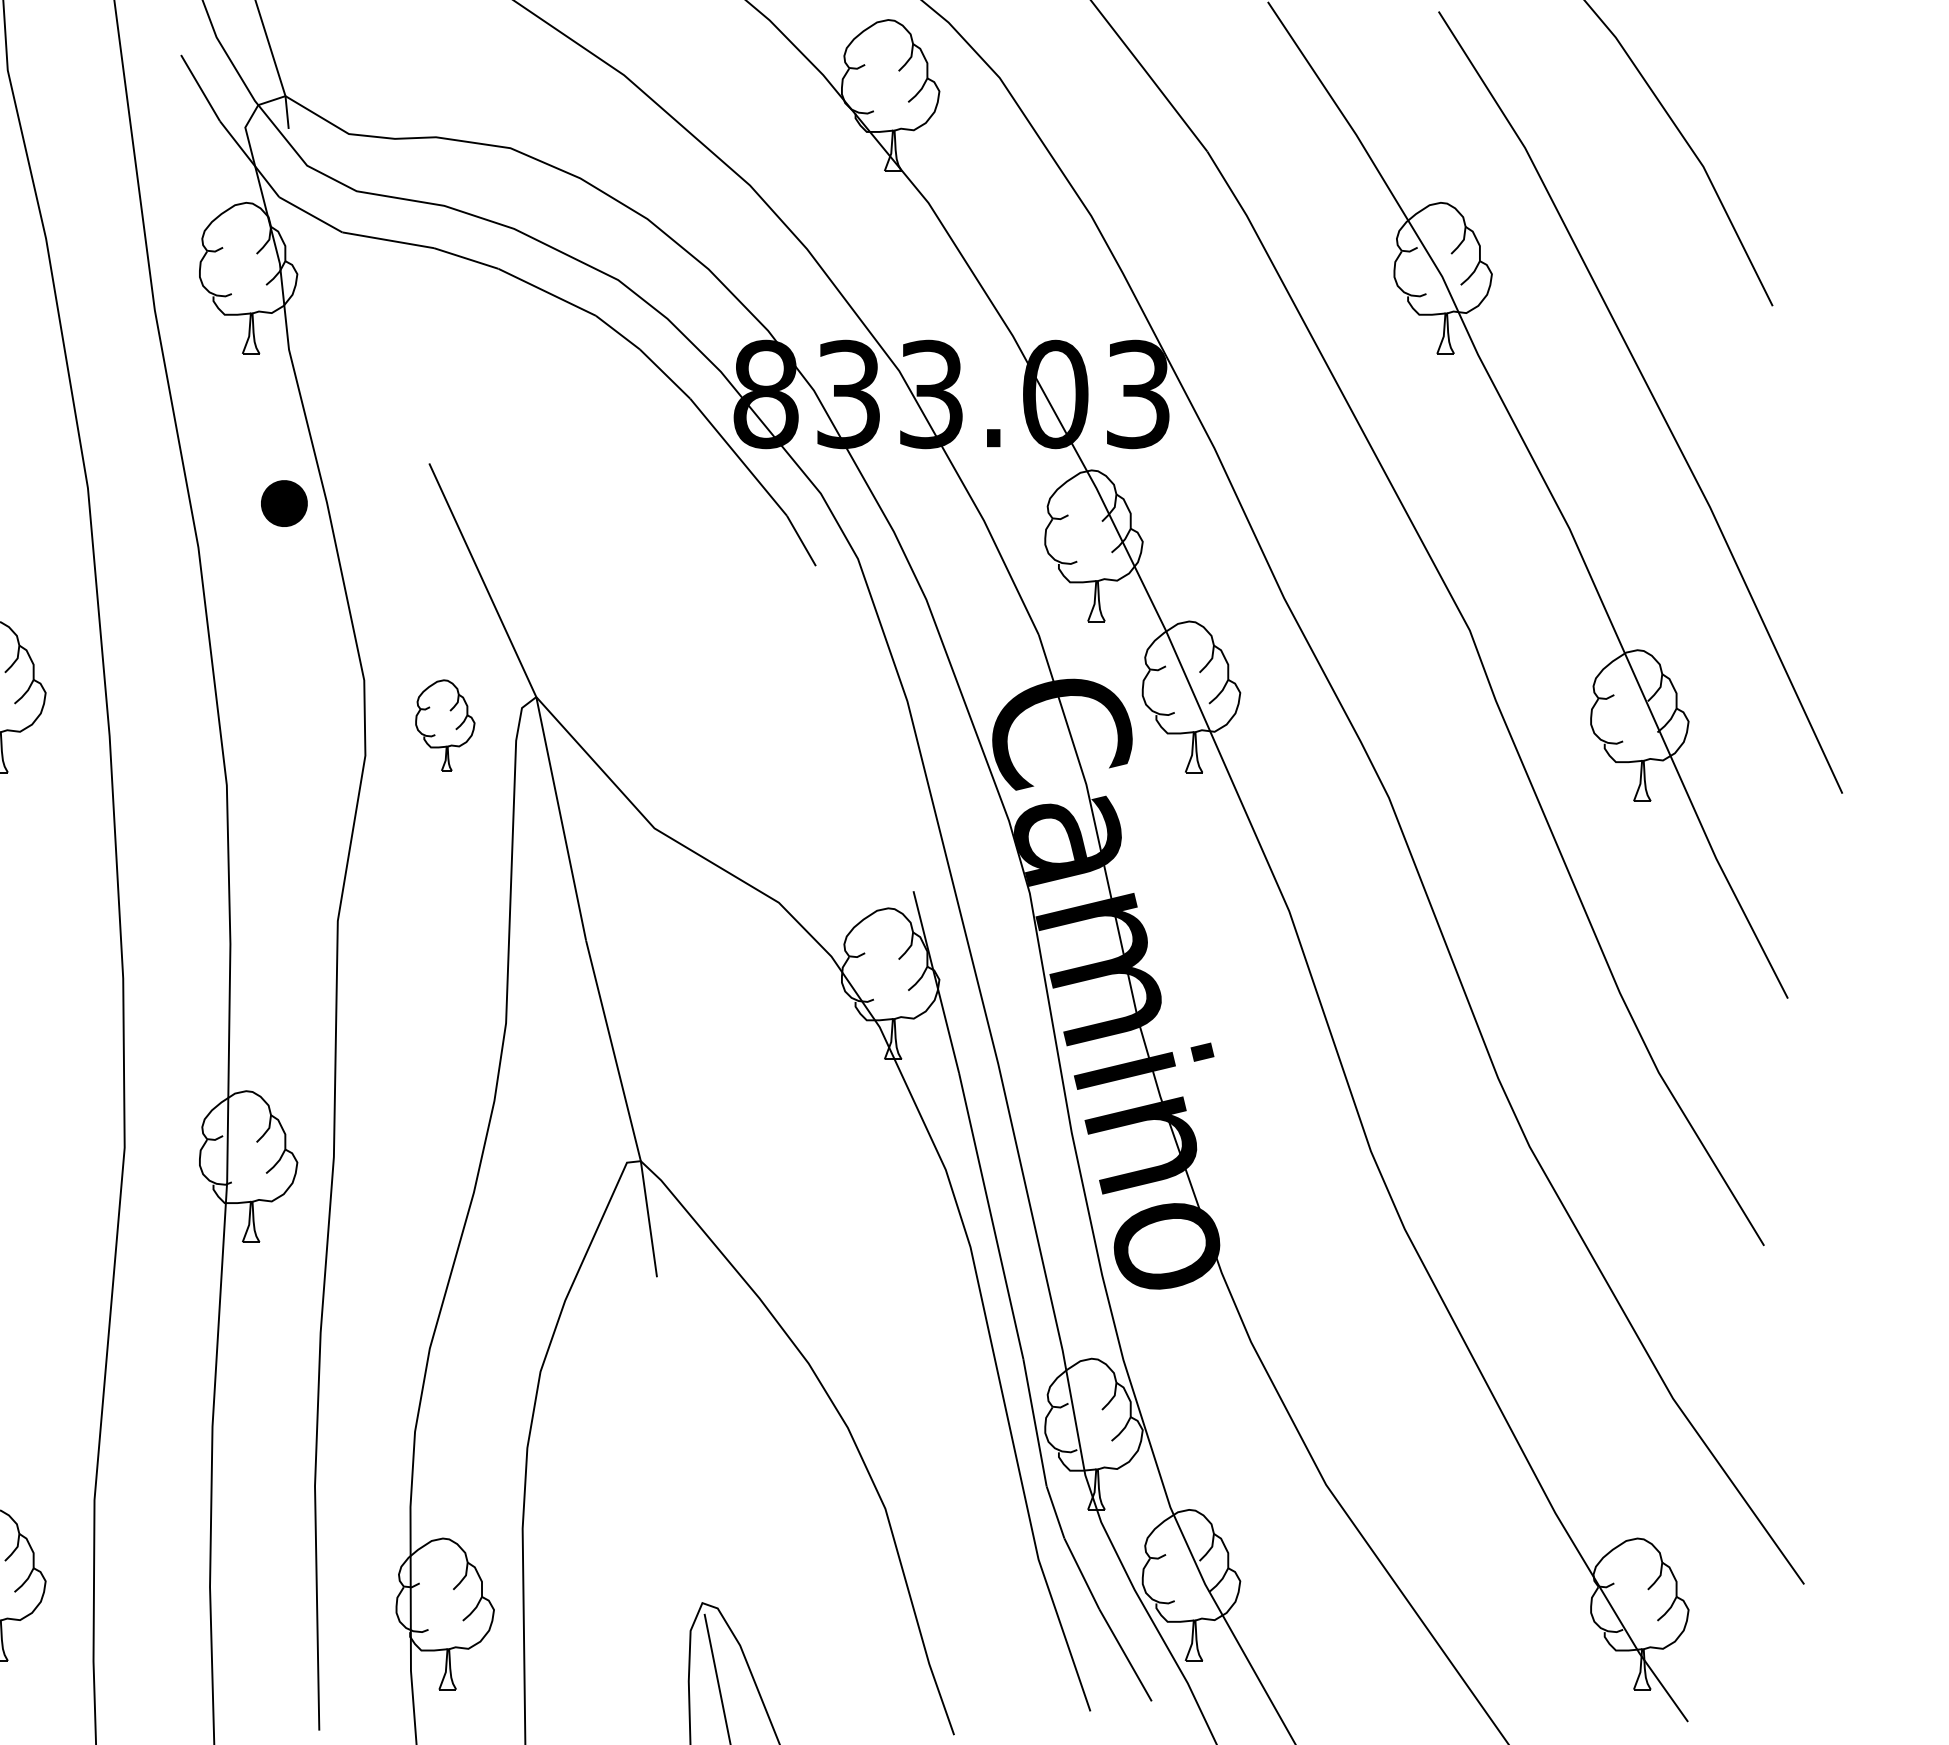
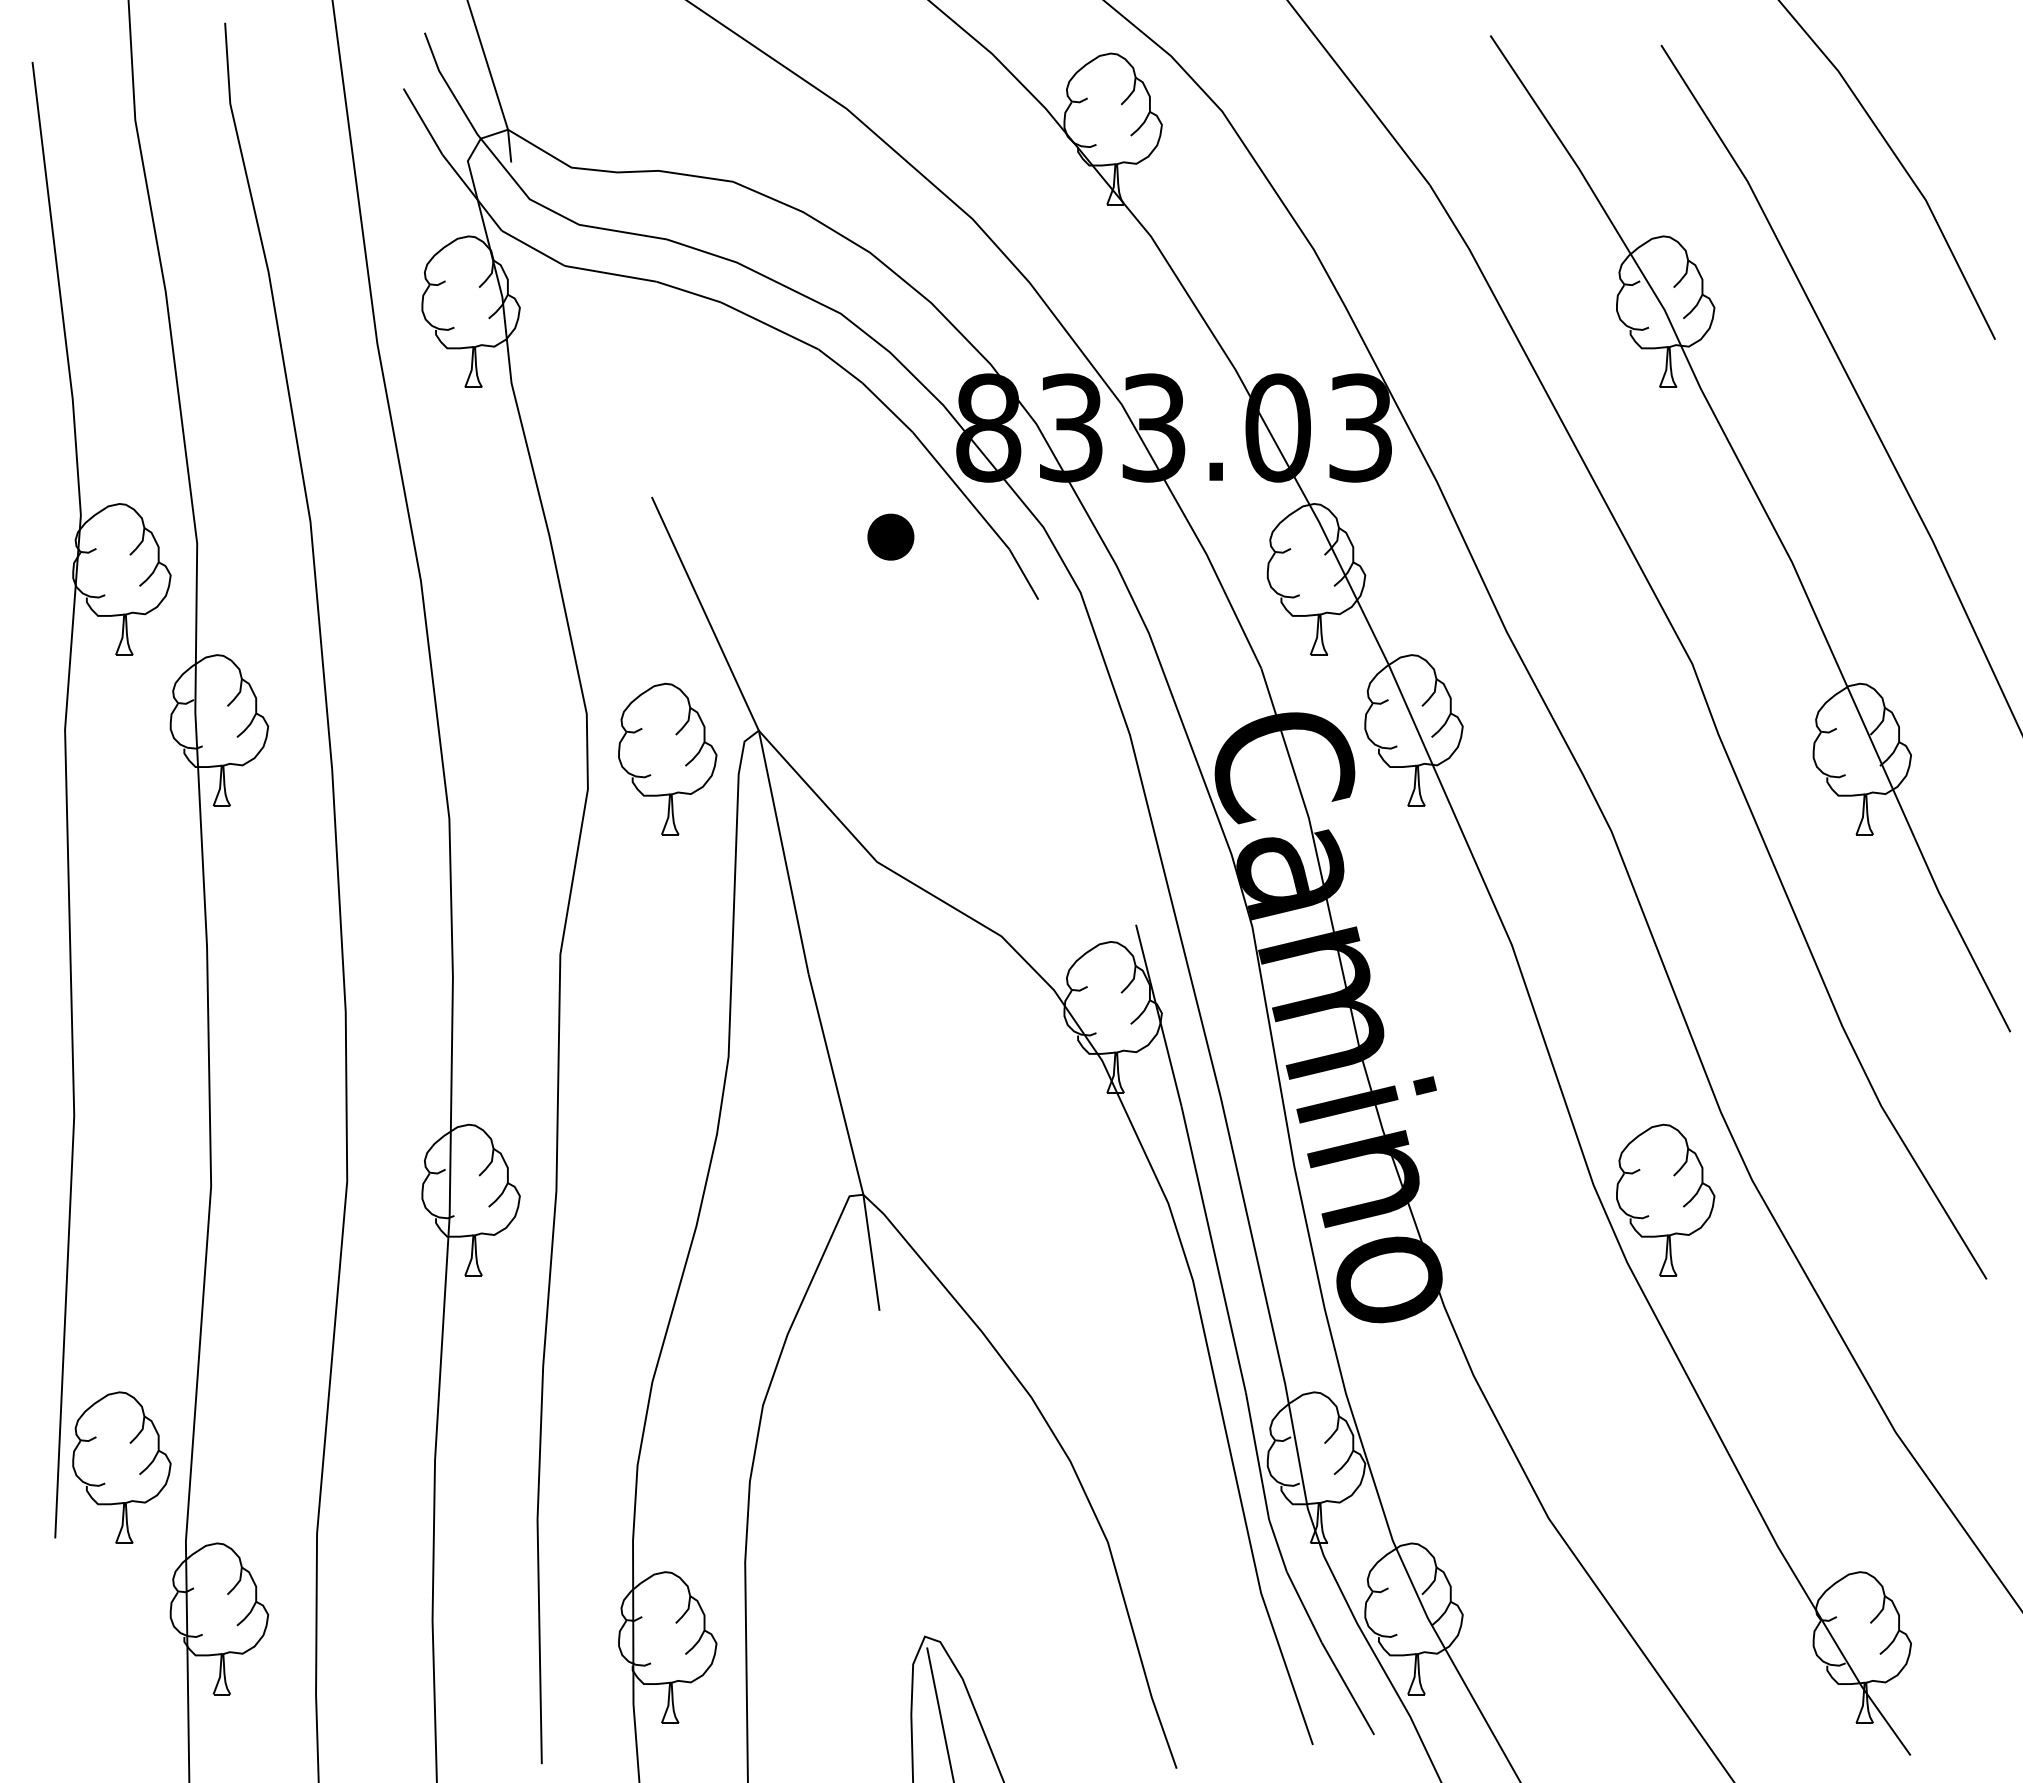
part: (283, 502) -> (890, 536), moved
part: (444, 724) -> (667, 758), size x1.67
part: (1442, 1165) -> (1665, 1199), added

